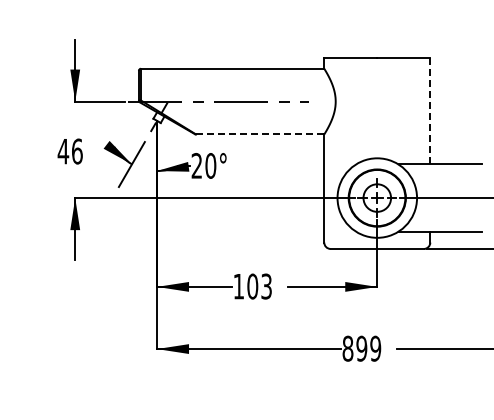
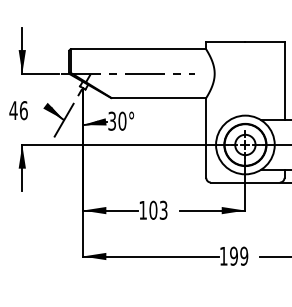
line: (430, 110) -> (284, 80), dashed -> solid
line: (260, 134) -> (159, 98), dashed -> solid
text: (196, 165) -> (111, 120), 20° -> 30°
text: (347, 348) -> (223, 256), 899 -> 199

